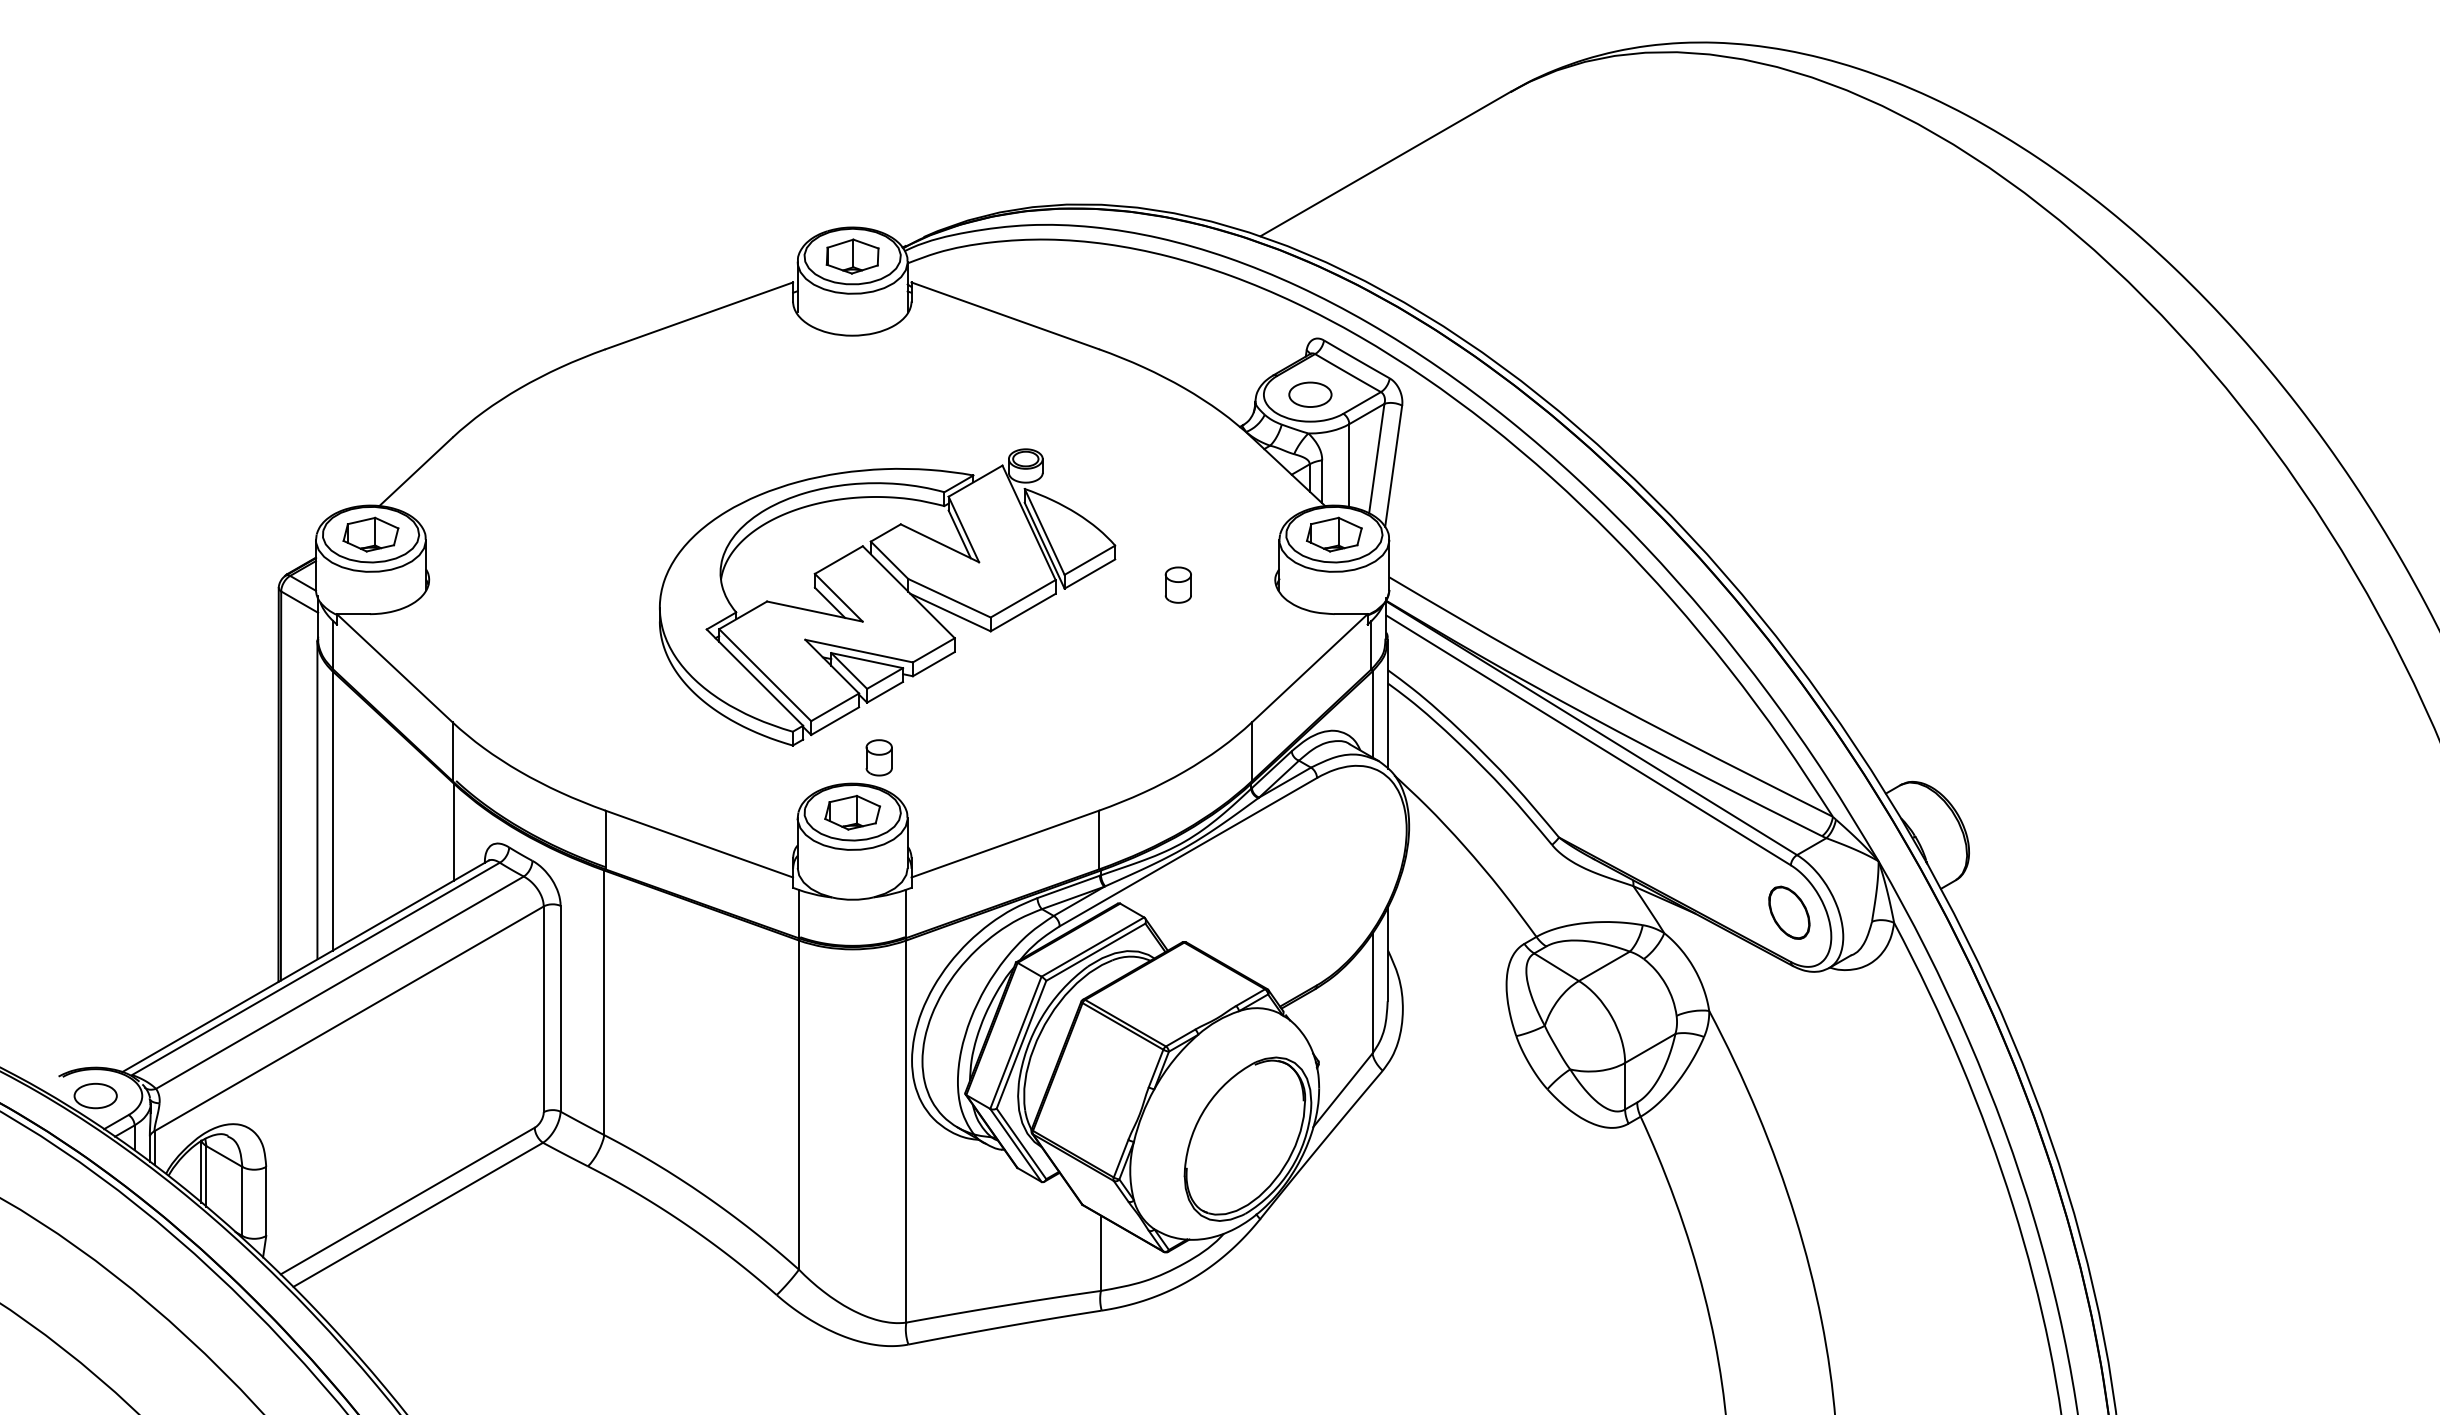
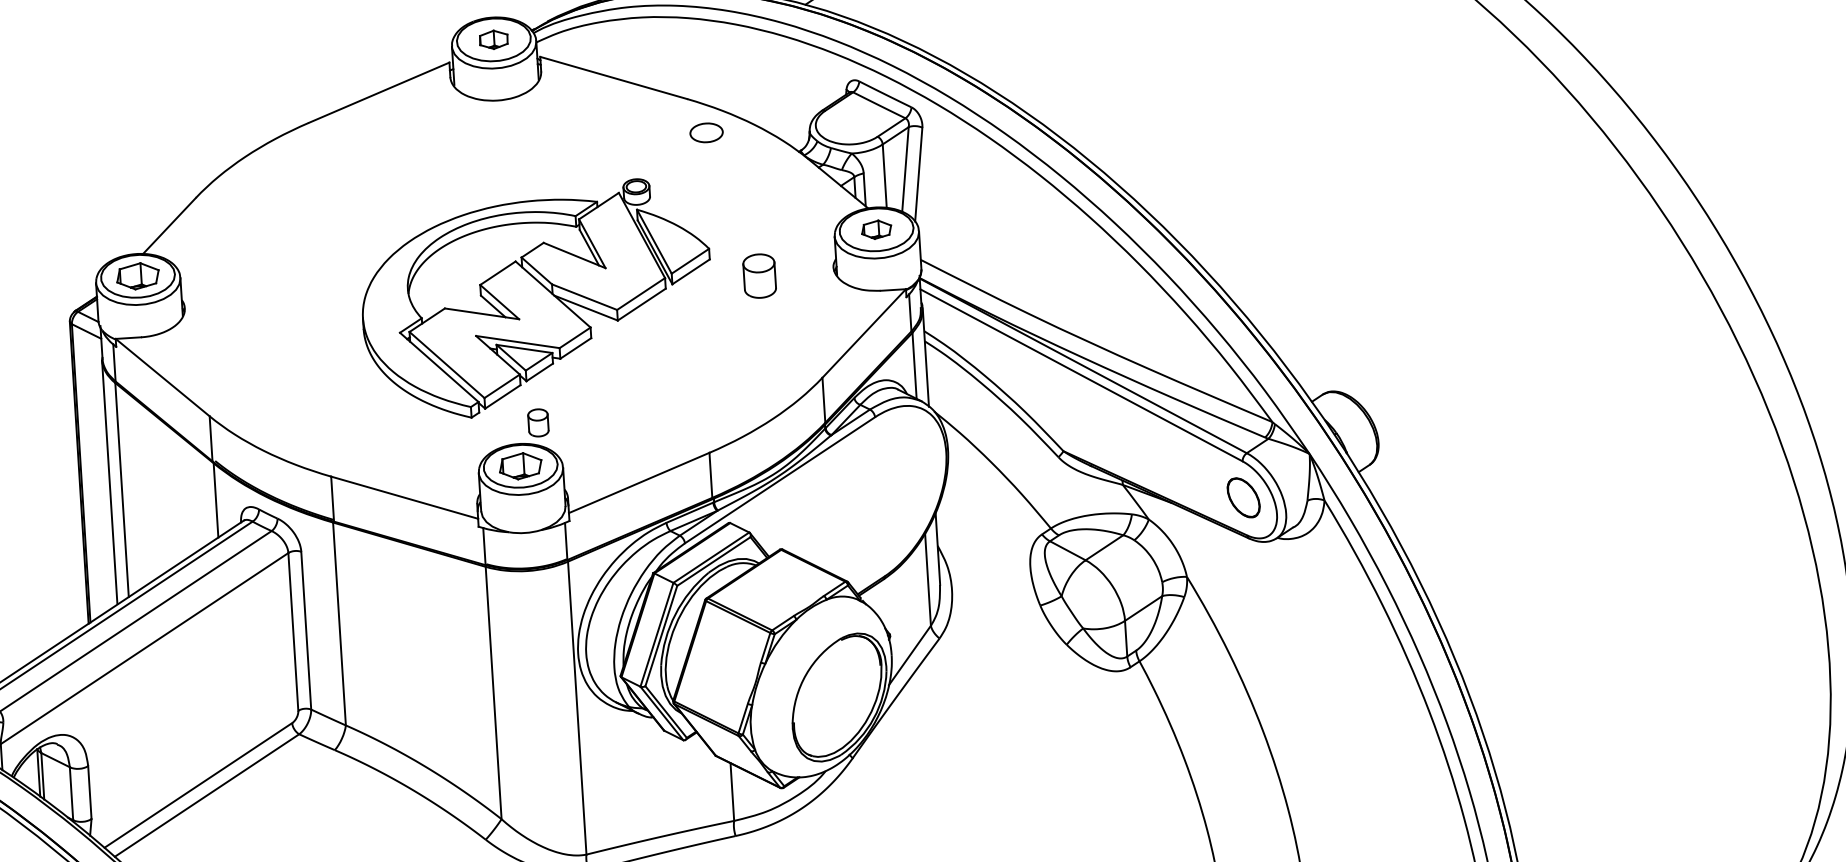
part: (852, 256) -> (493, 39), size x0.7
part: (1310, 394) -> (706, 132), moved
part: (1334, 534) -> (876, 229), size x0.7
part: (1177, 584) -> (758, 275), size x1.6

